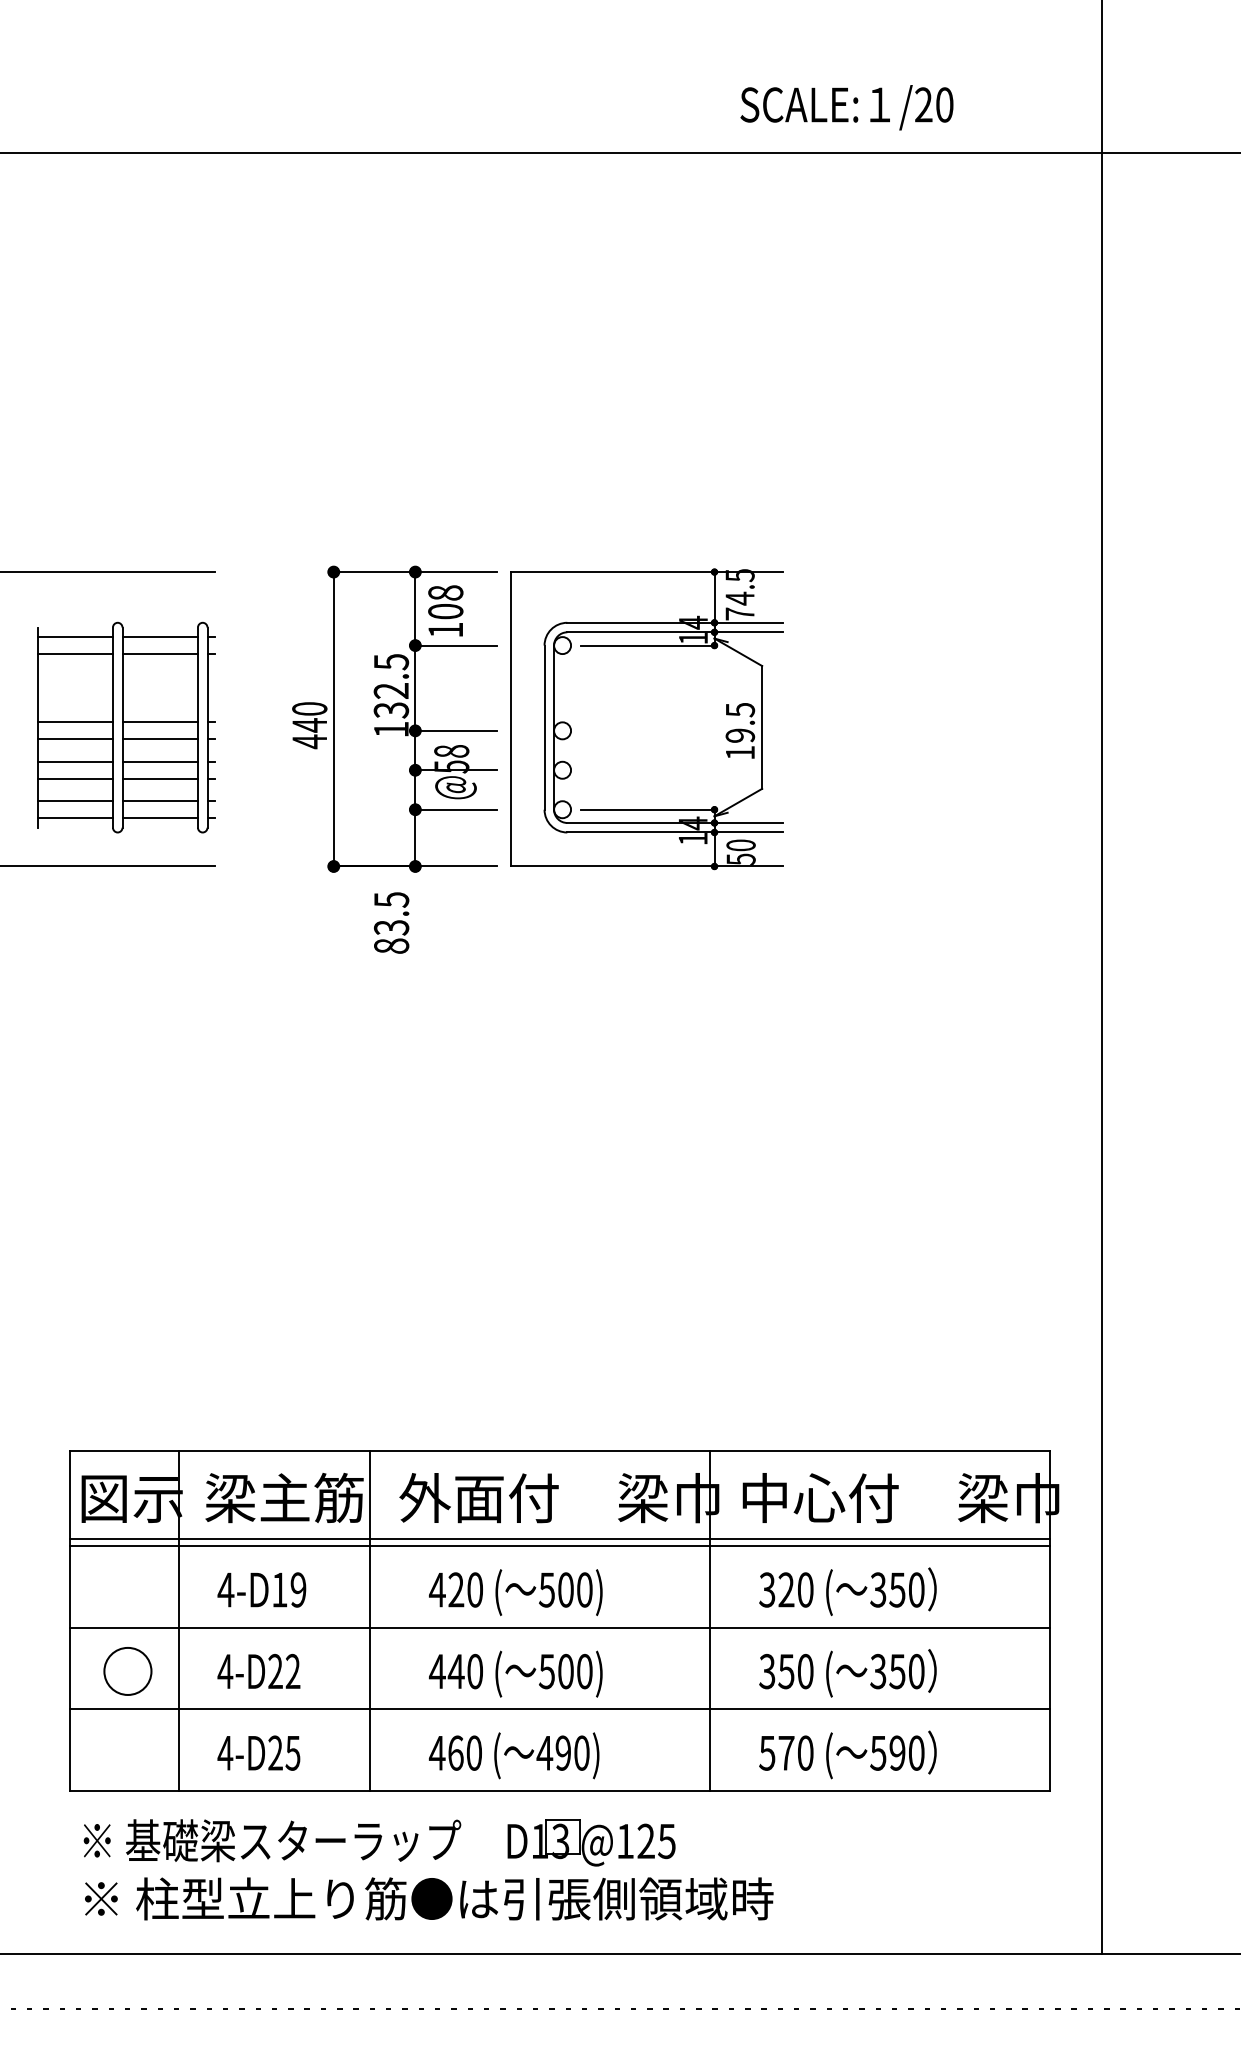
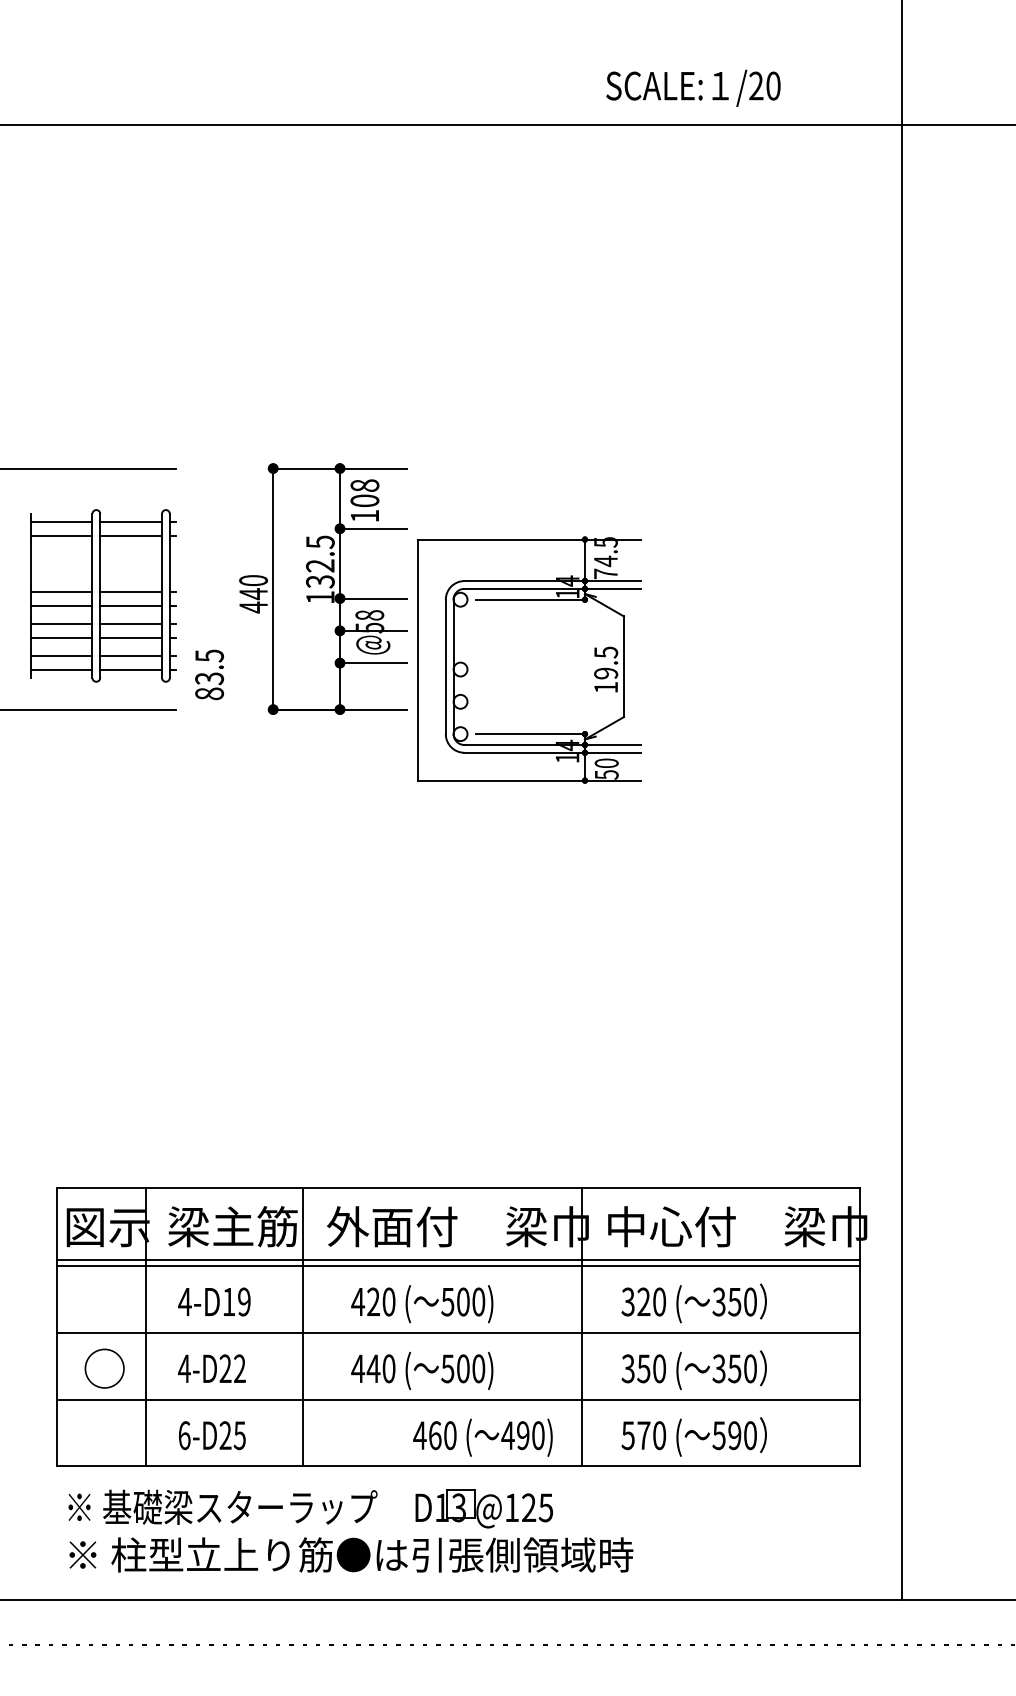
part: (646, 718) -> (529, 659), moved
text: (391, 922) -> (209, 674), moved
text: (225, 1753) -> (184, 1435), 4-D25 -> 6-D25
text: (513, 1755) -> (482, 1437), moved

